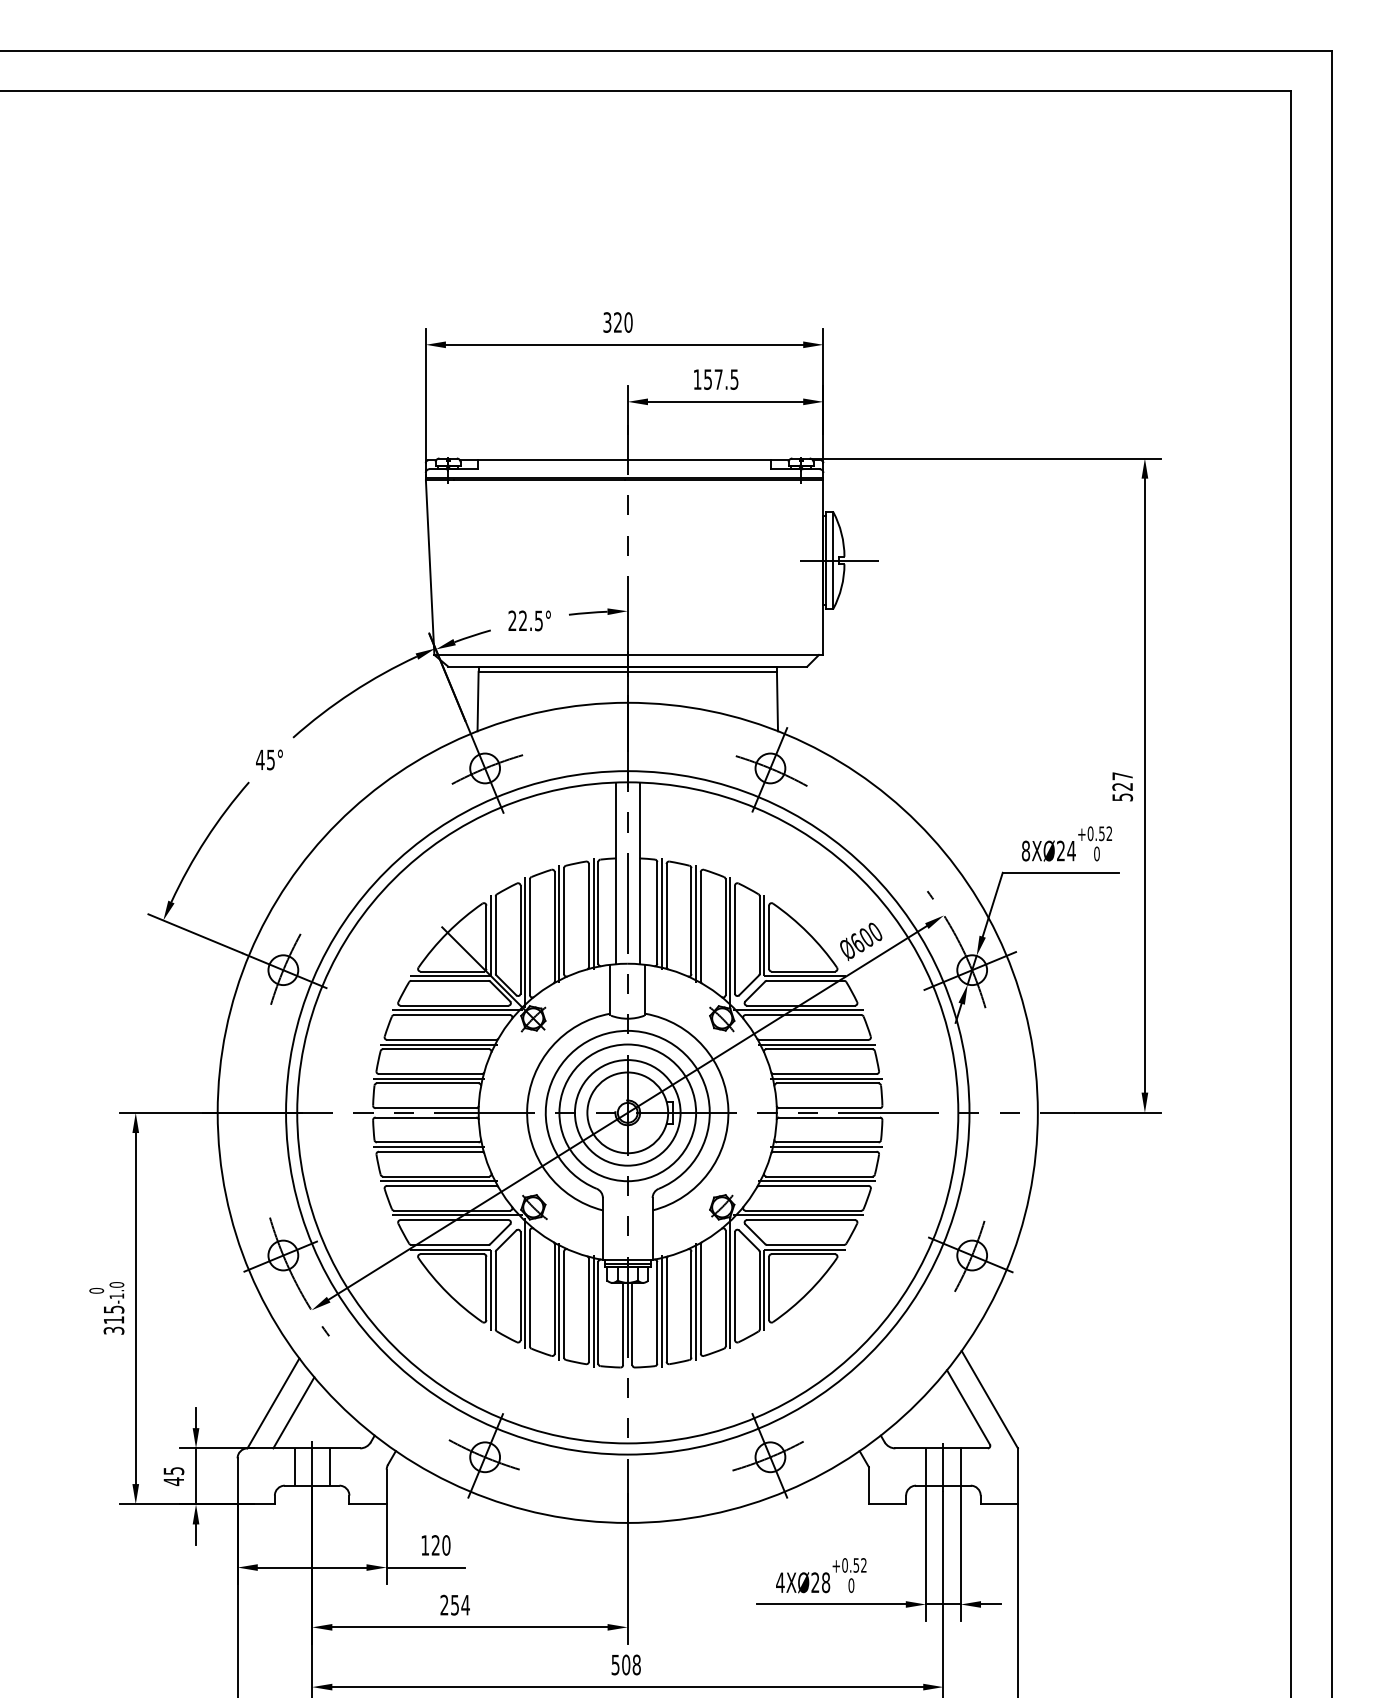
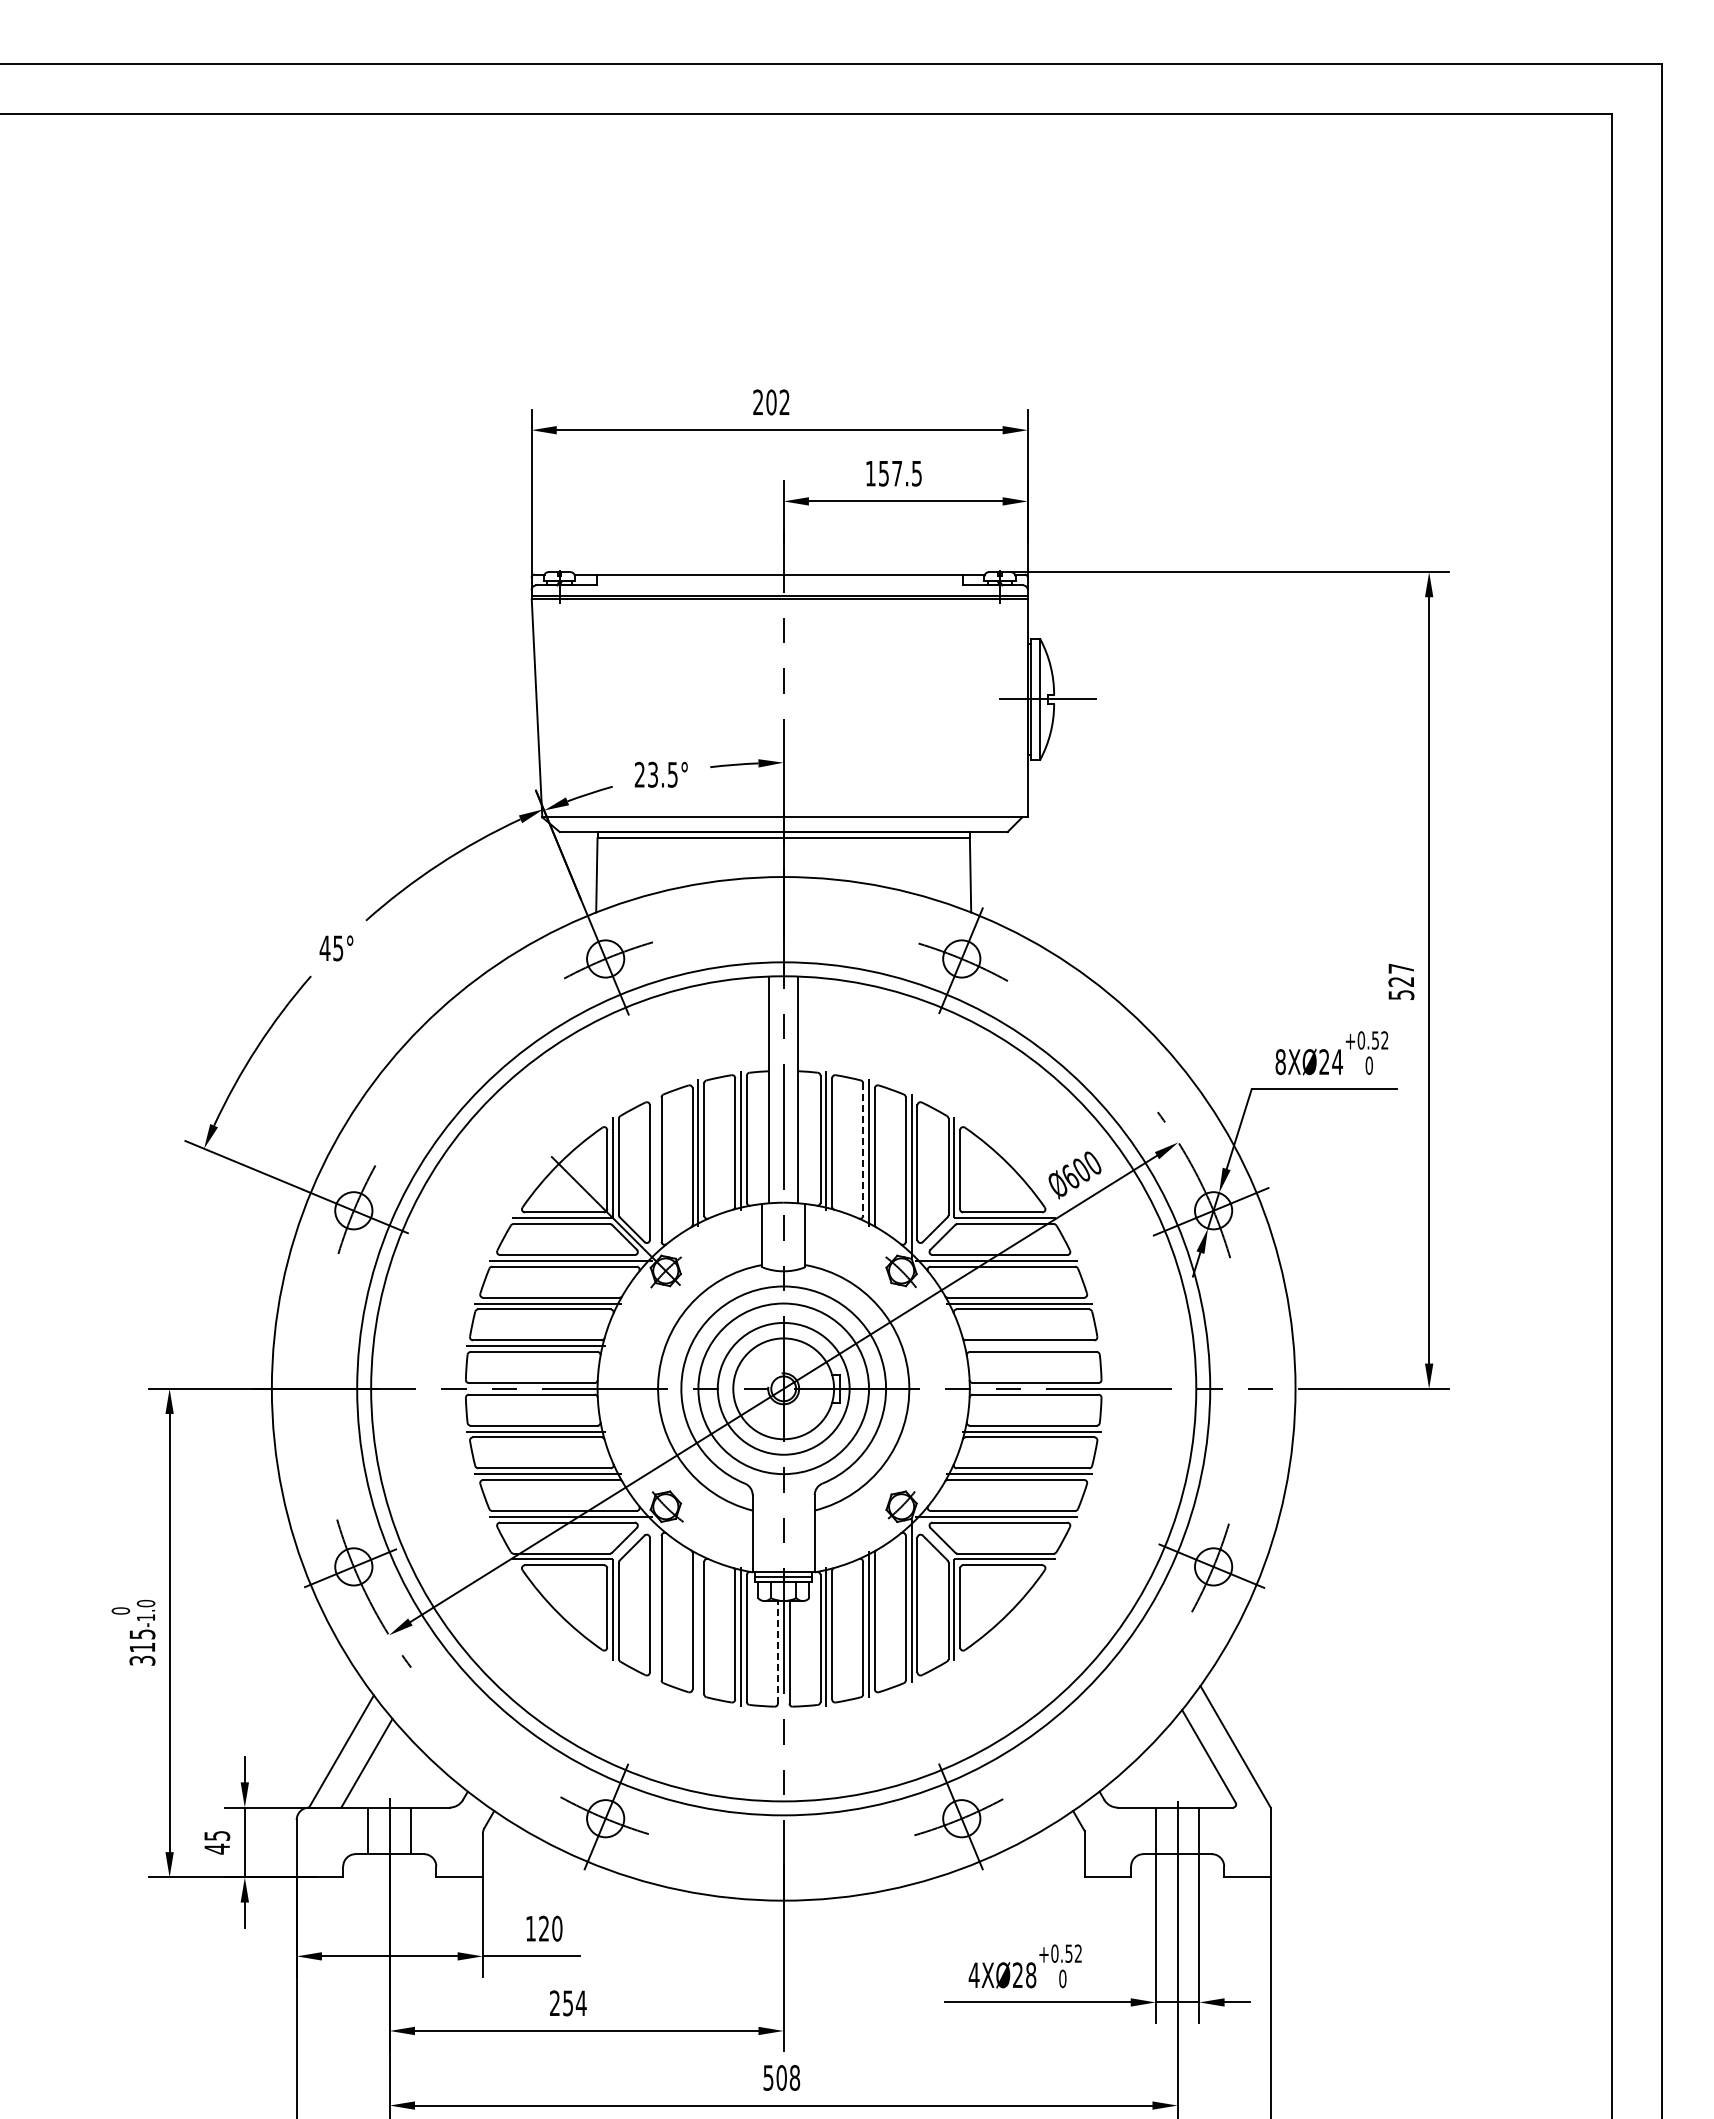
text: (617, 322) -> (771, 402), 320 -> 202
text: (522, 620) -> (652, 774), 22.5° -> 23.5°
line: (691, 921) -> (863, 1150), solid -> dashed
line: (525, 942) -> (655, 1176), removed
line: (826, 1078) -> (1031, 1346), removed
line: (525, 1283) -> (655, 1601), removed
line: (559, 1301) -> (698, 1624), removed
line: (622, 1323) -> (777, 1651), solid -> dashed

